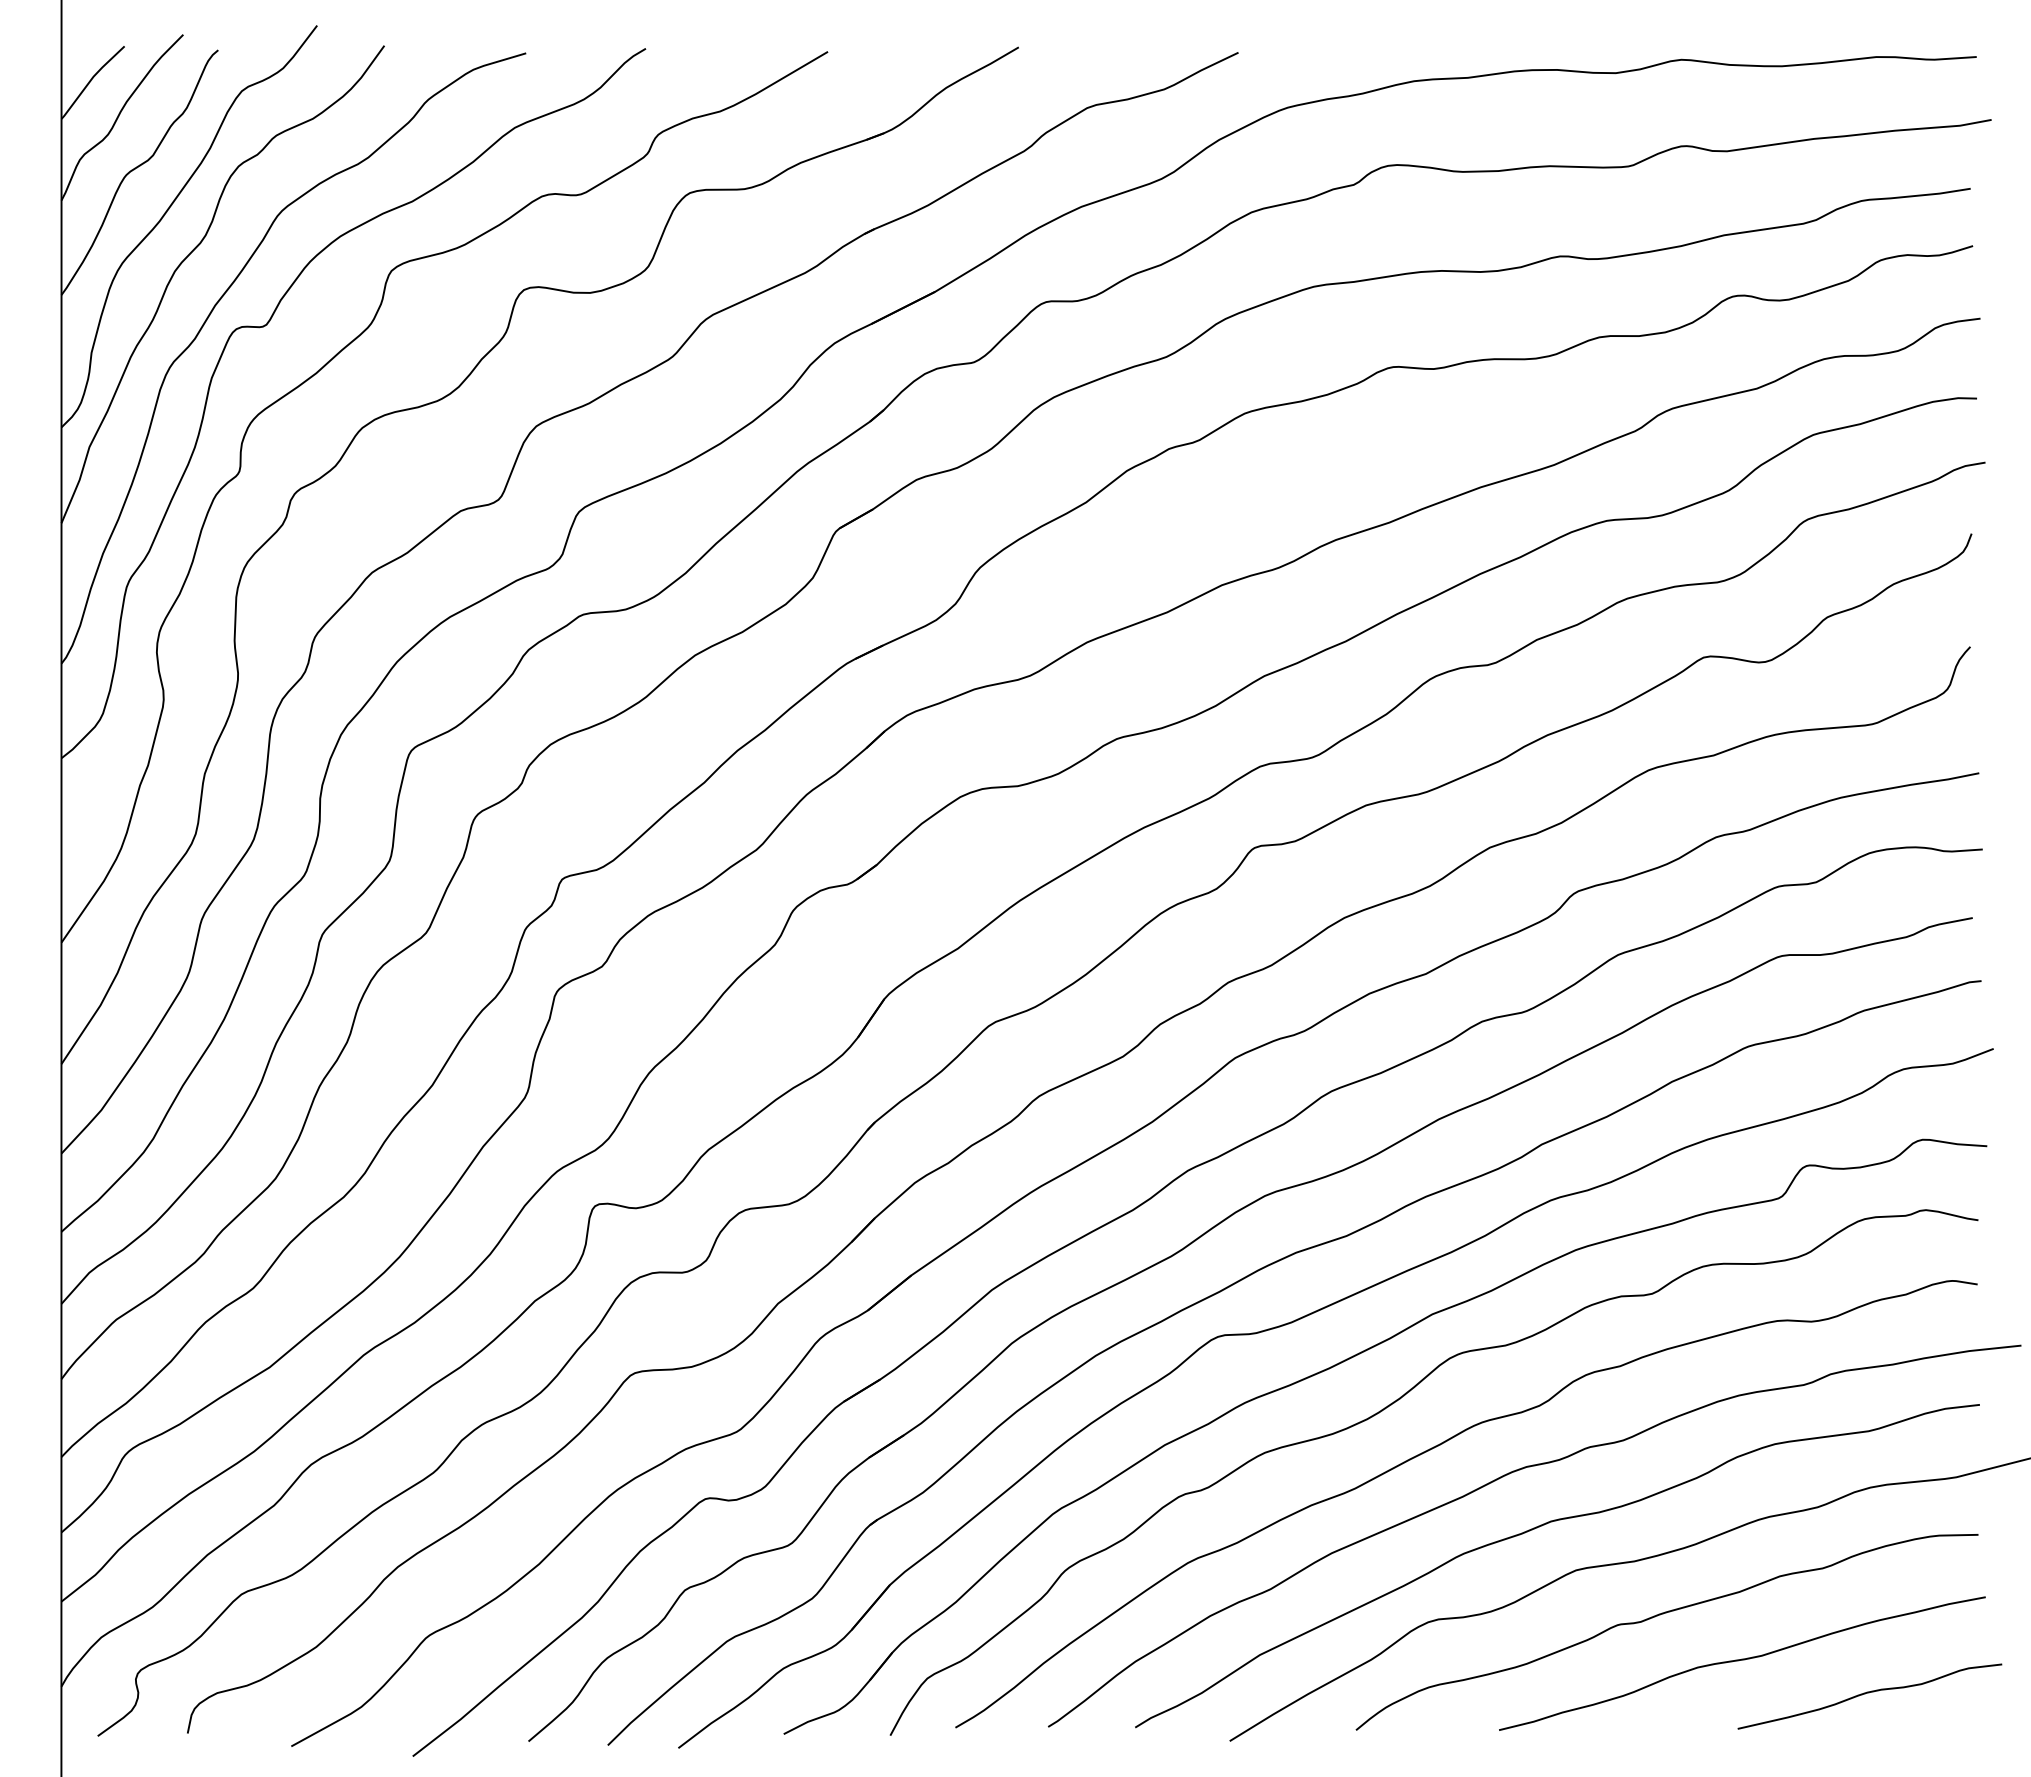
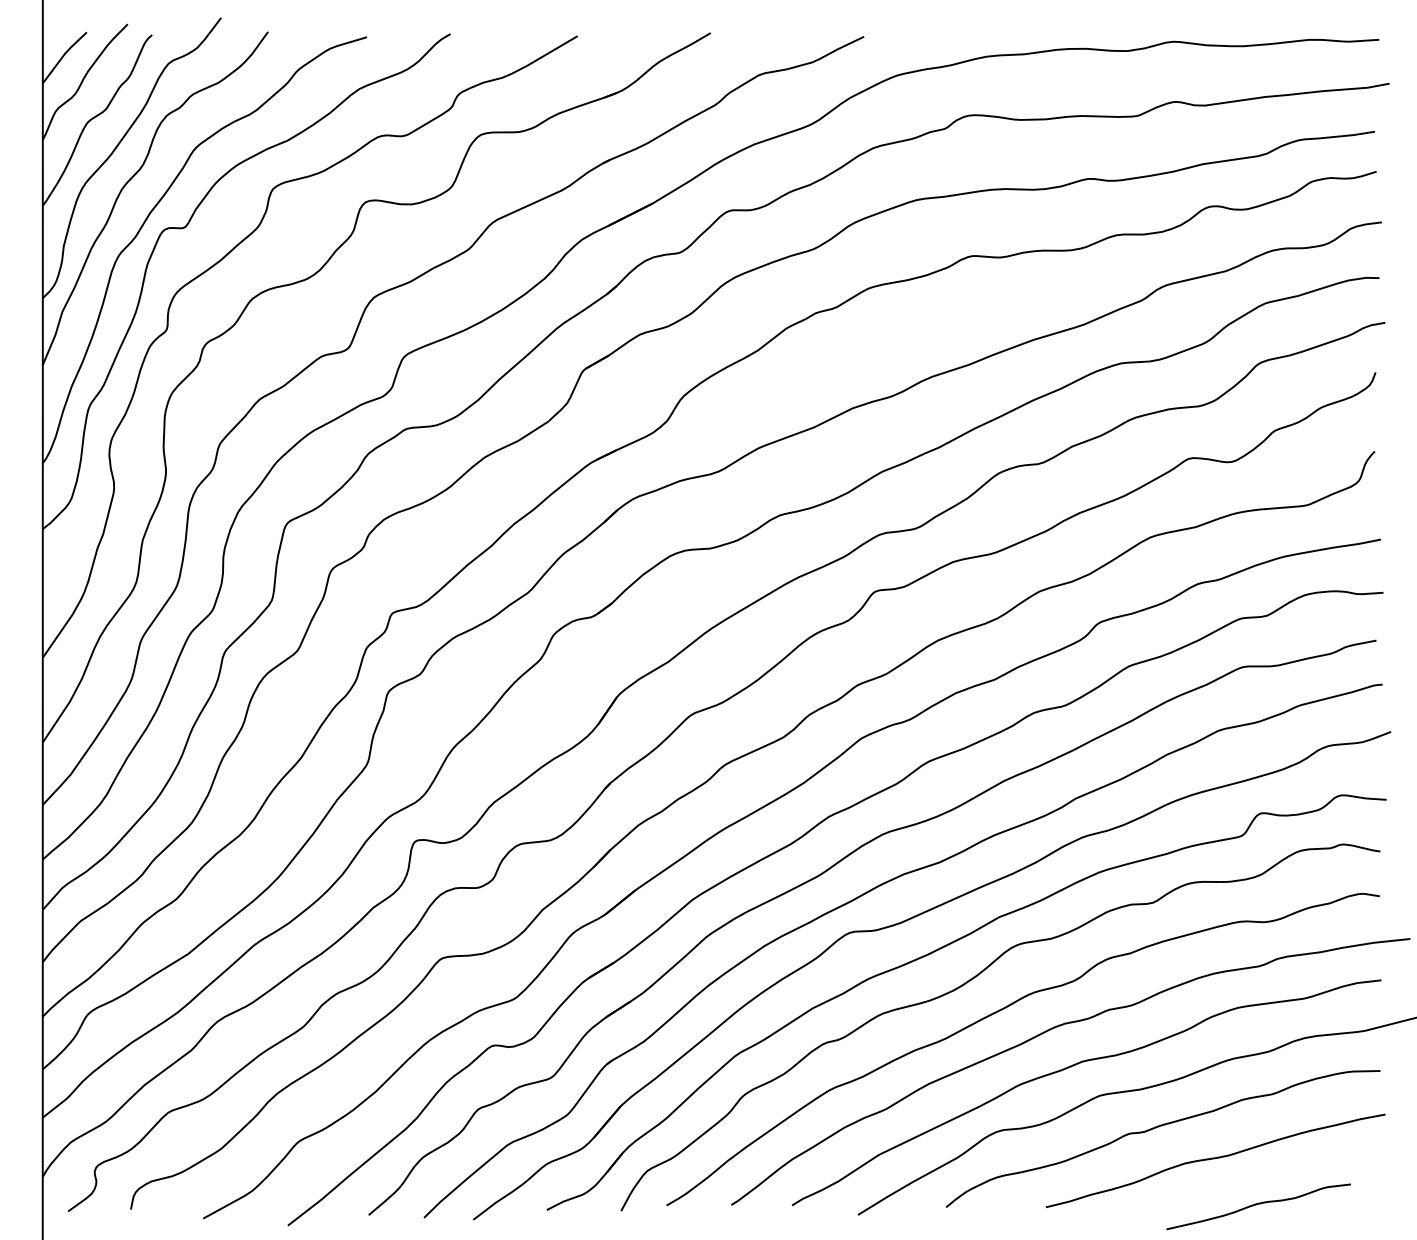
curve: (1869, 1693) -> (1258, 1204), moved

